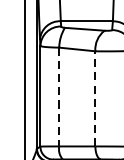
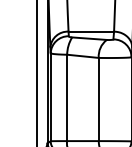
line: (59, 97) -> (67, 98), dashed -> solid
line: (95, 98) -> (98, 99), dashed -> solid

